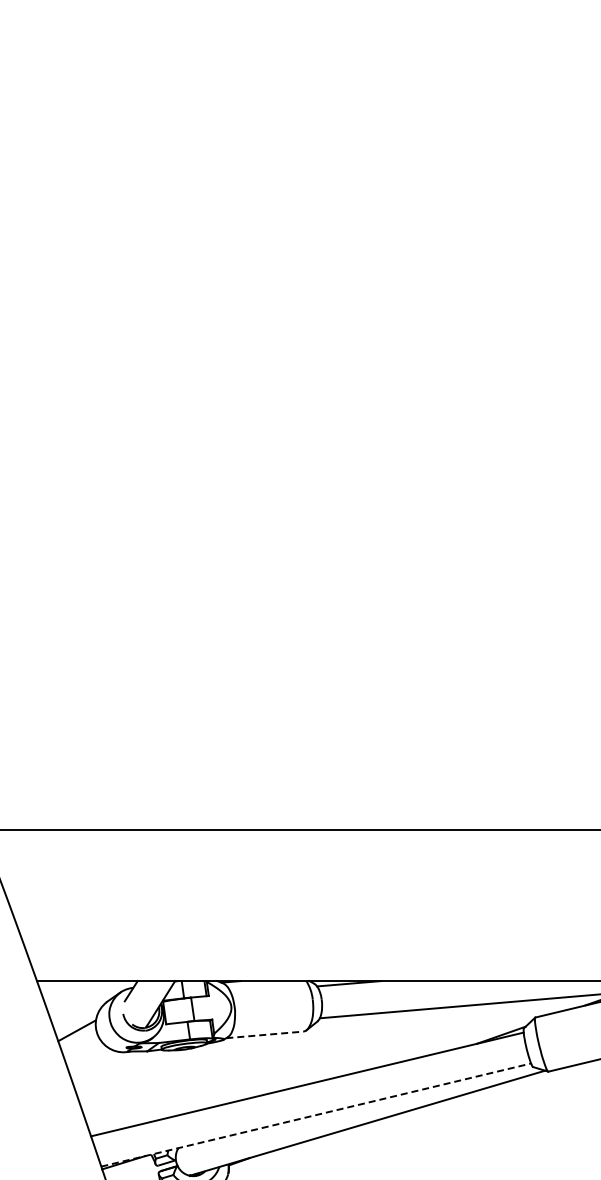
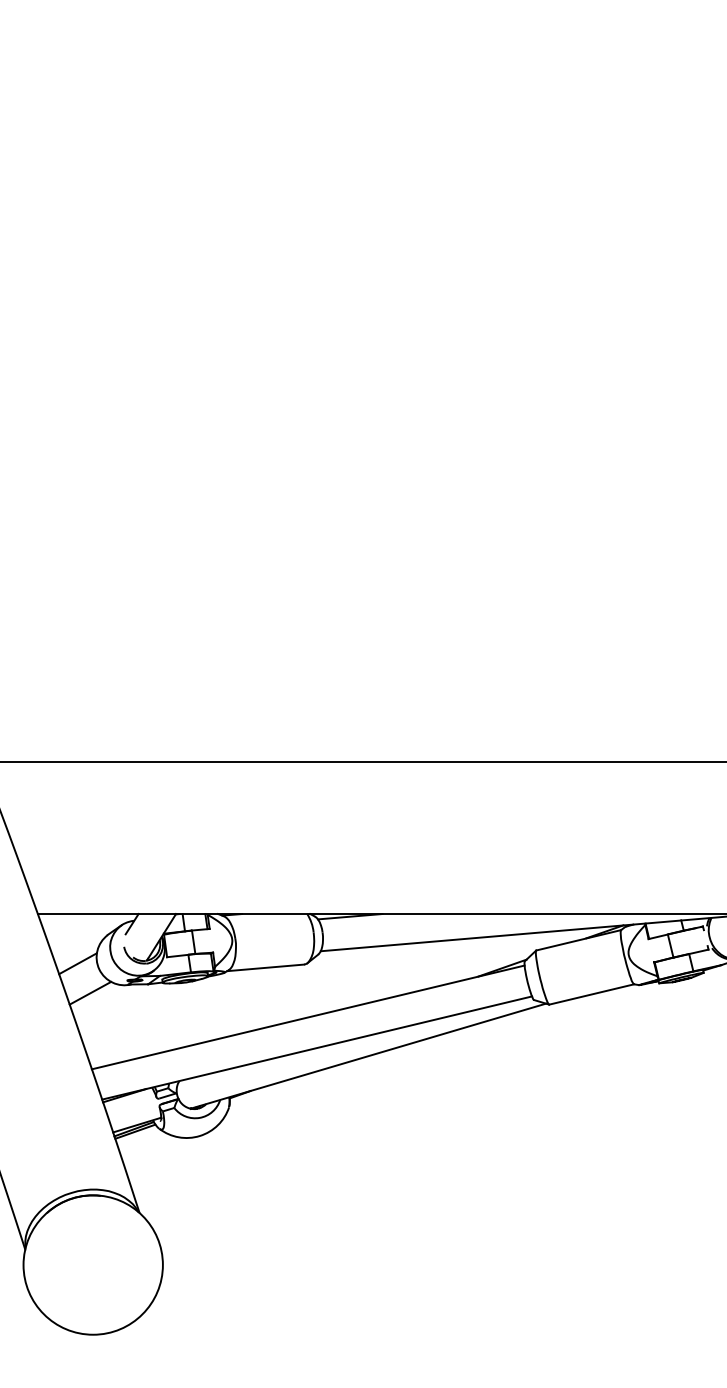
line: (264, 1034) -> (265, 967), dashed -> solid
line: (89, 1059) -> (90, 992), added
line: (316, 1114) -> (317, 1047), dashed -> solid

